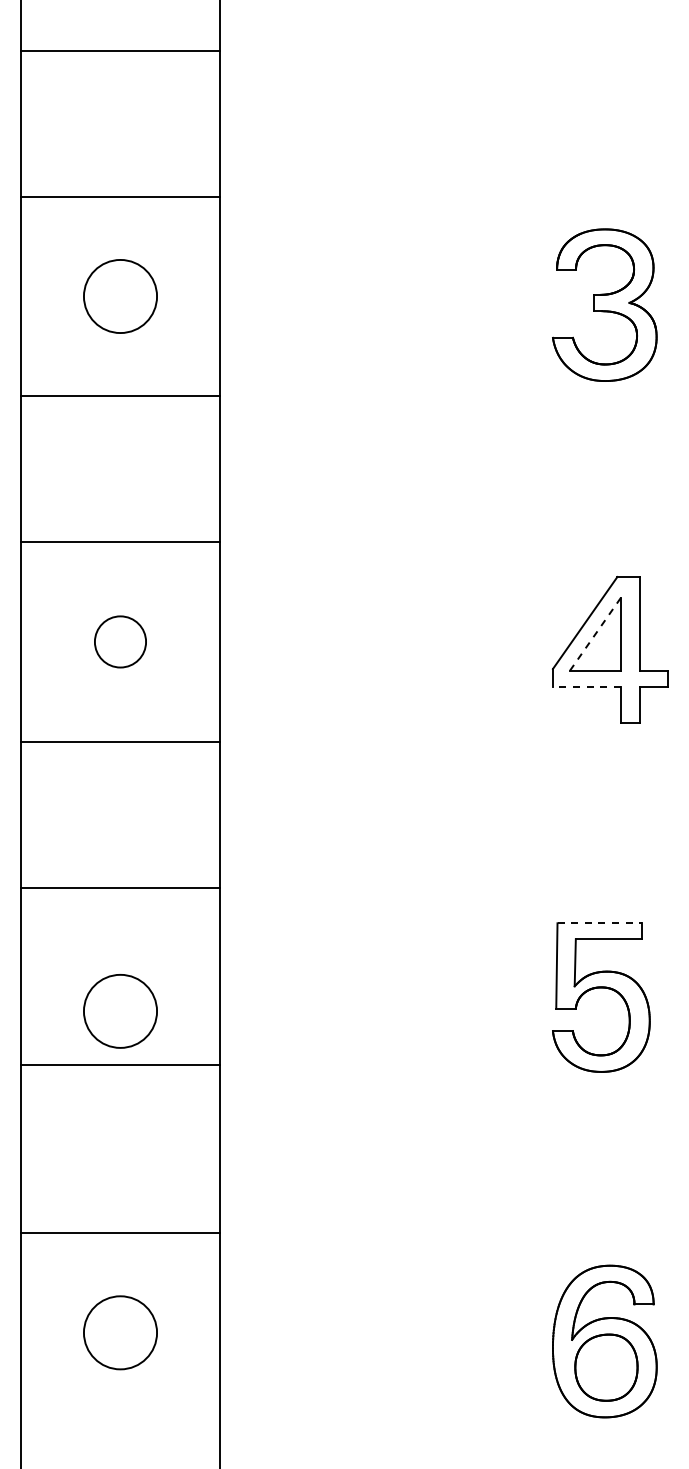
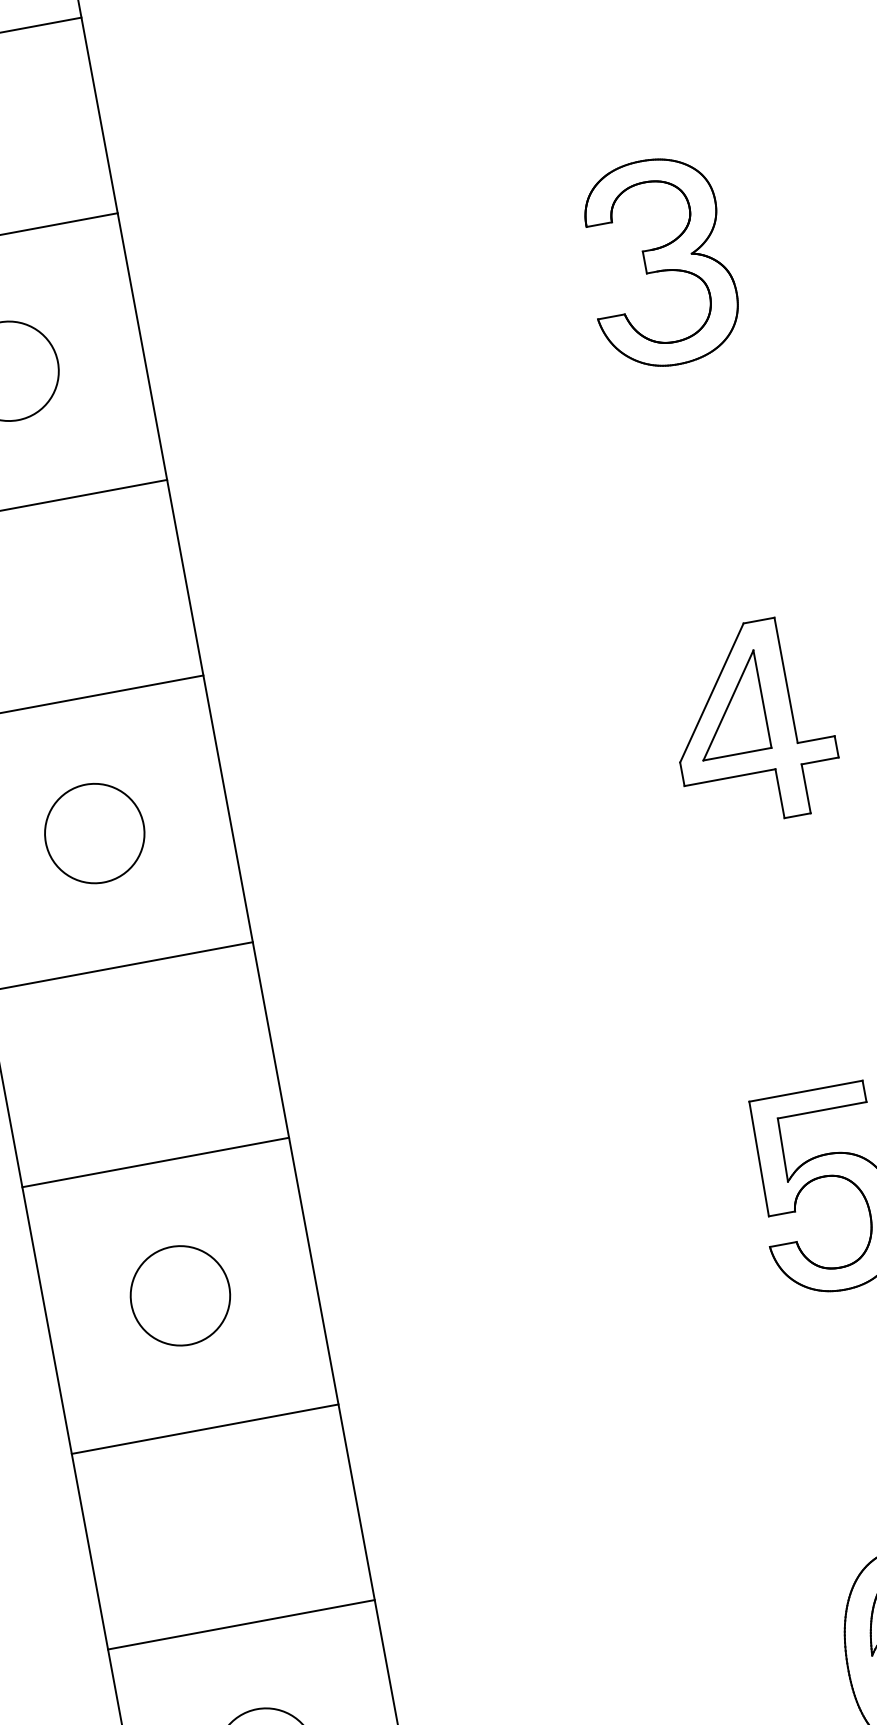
line: (595, 634) -> (728, 705), dashed -> solid
circle: (120, 641) -> (94, 832), size x1.43
line: (586, 686) -> (729, 777), dashed -> solid
line: (600, 923) -> (806, 1091), dashed -> solid
circle: (120, 1011) -> (180, 1295), moved
line: (120, 1065) -> (205, 1429), moved

